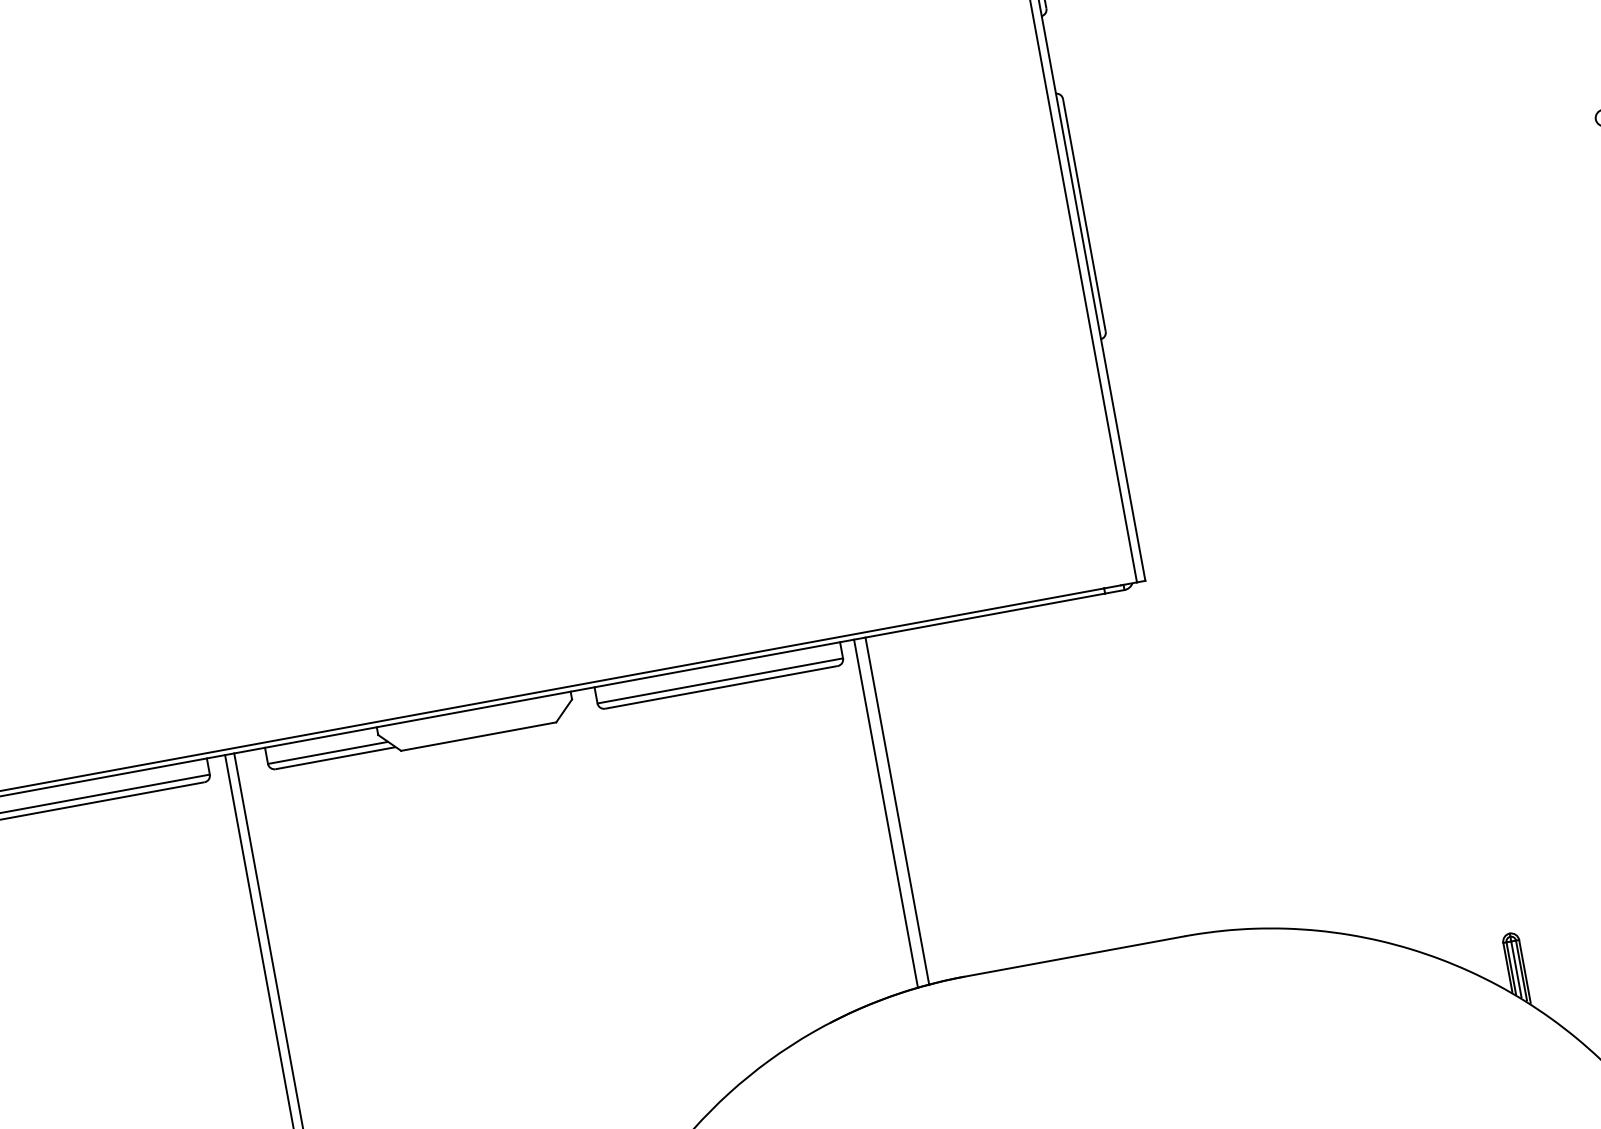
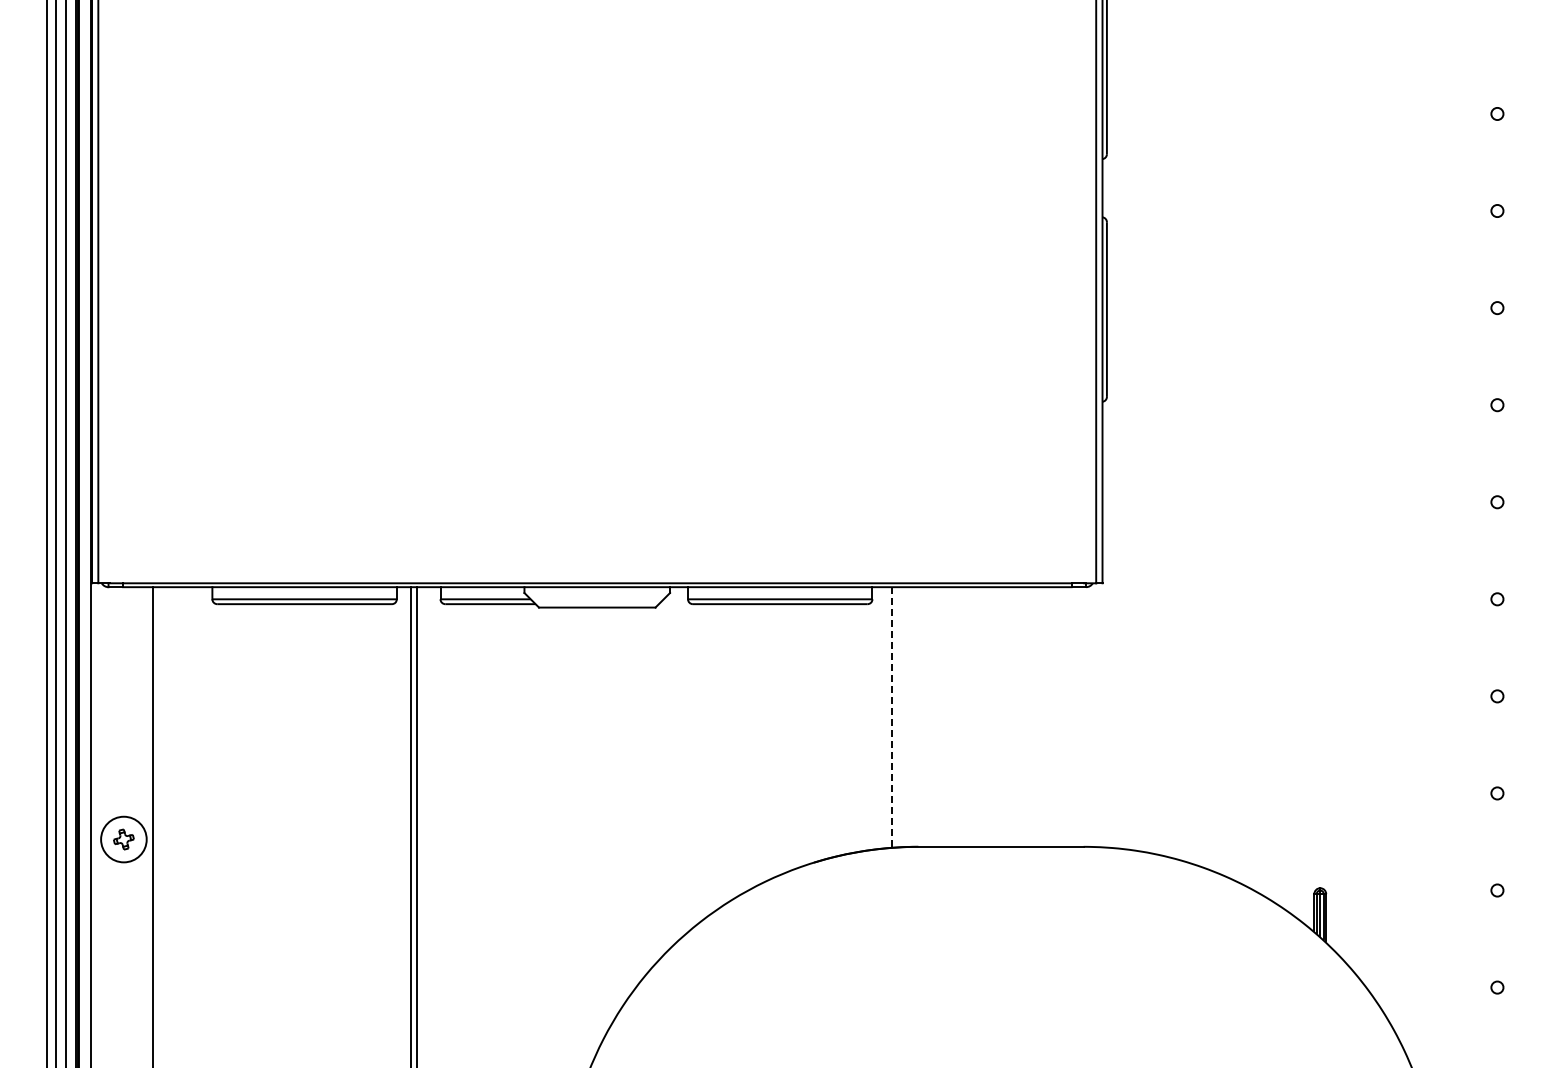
line: (897, 811) -> (891, 717), solid -> dashed
line: (885, 813) -> (882, 717), removed

